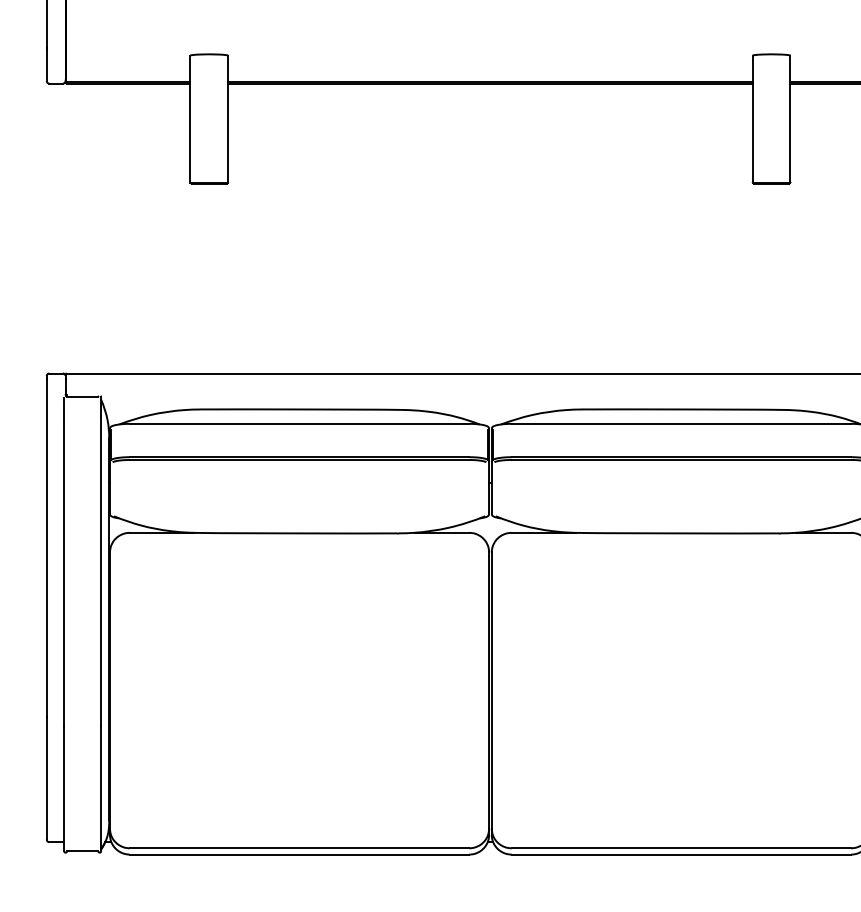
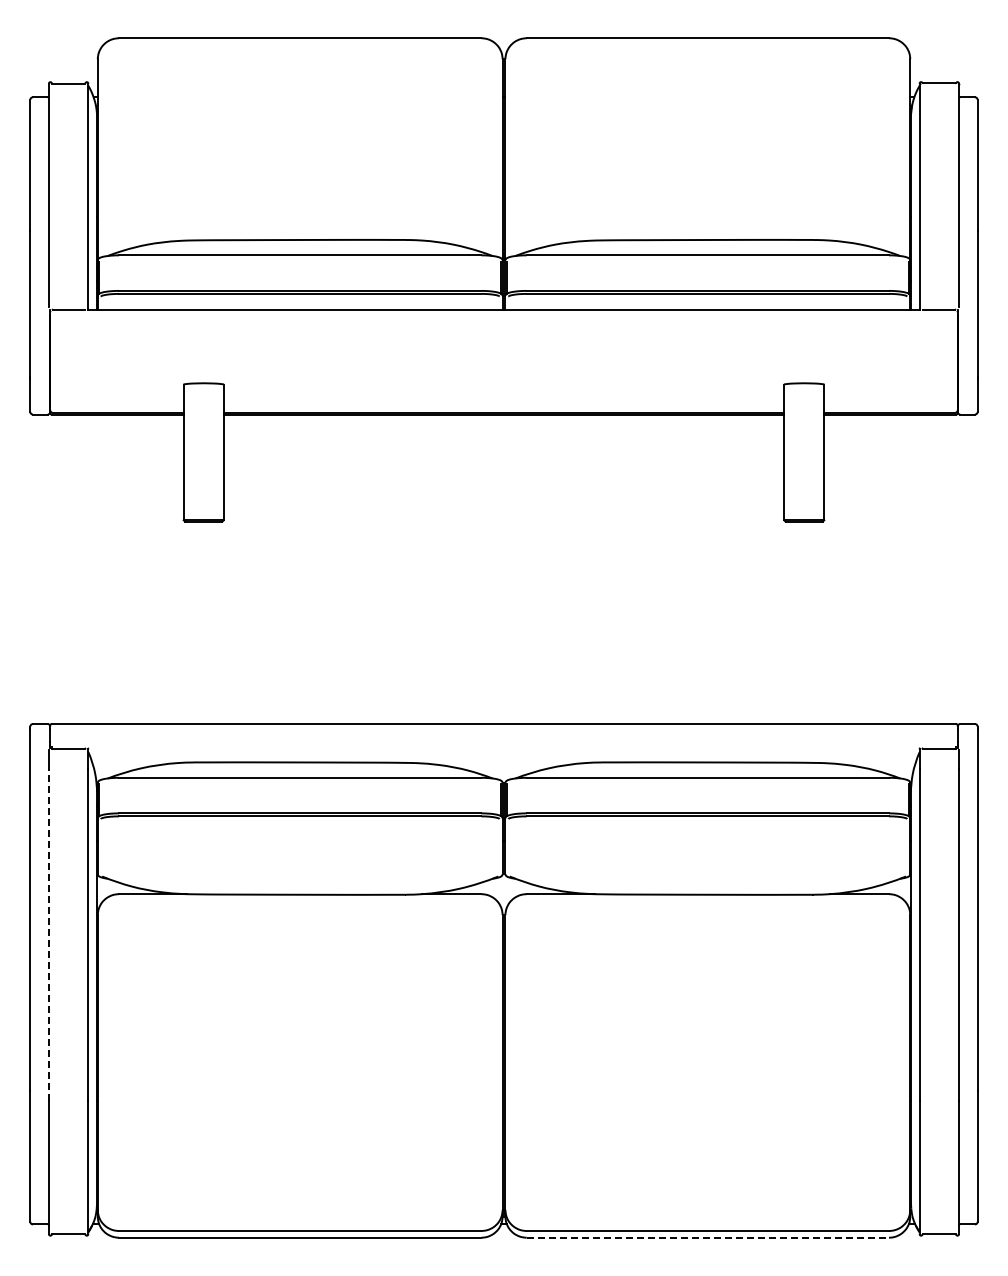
line: (63, 570) -> (48, 934), solid -> dashed
line: (681, 854) -> (708, 1237), solid -> dashed

